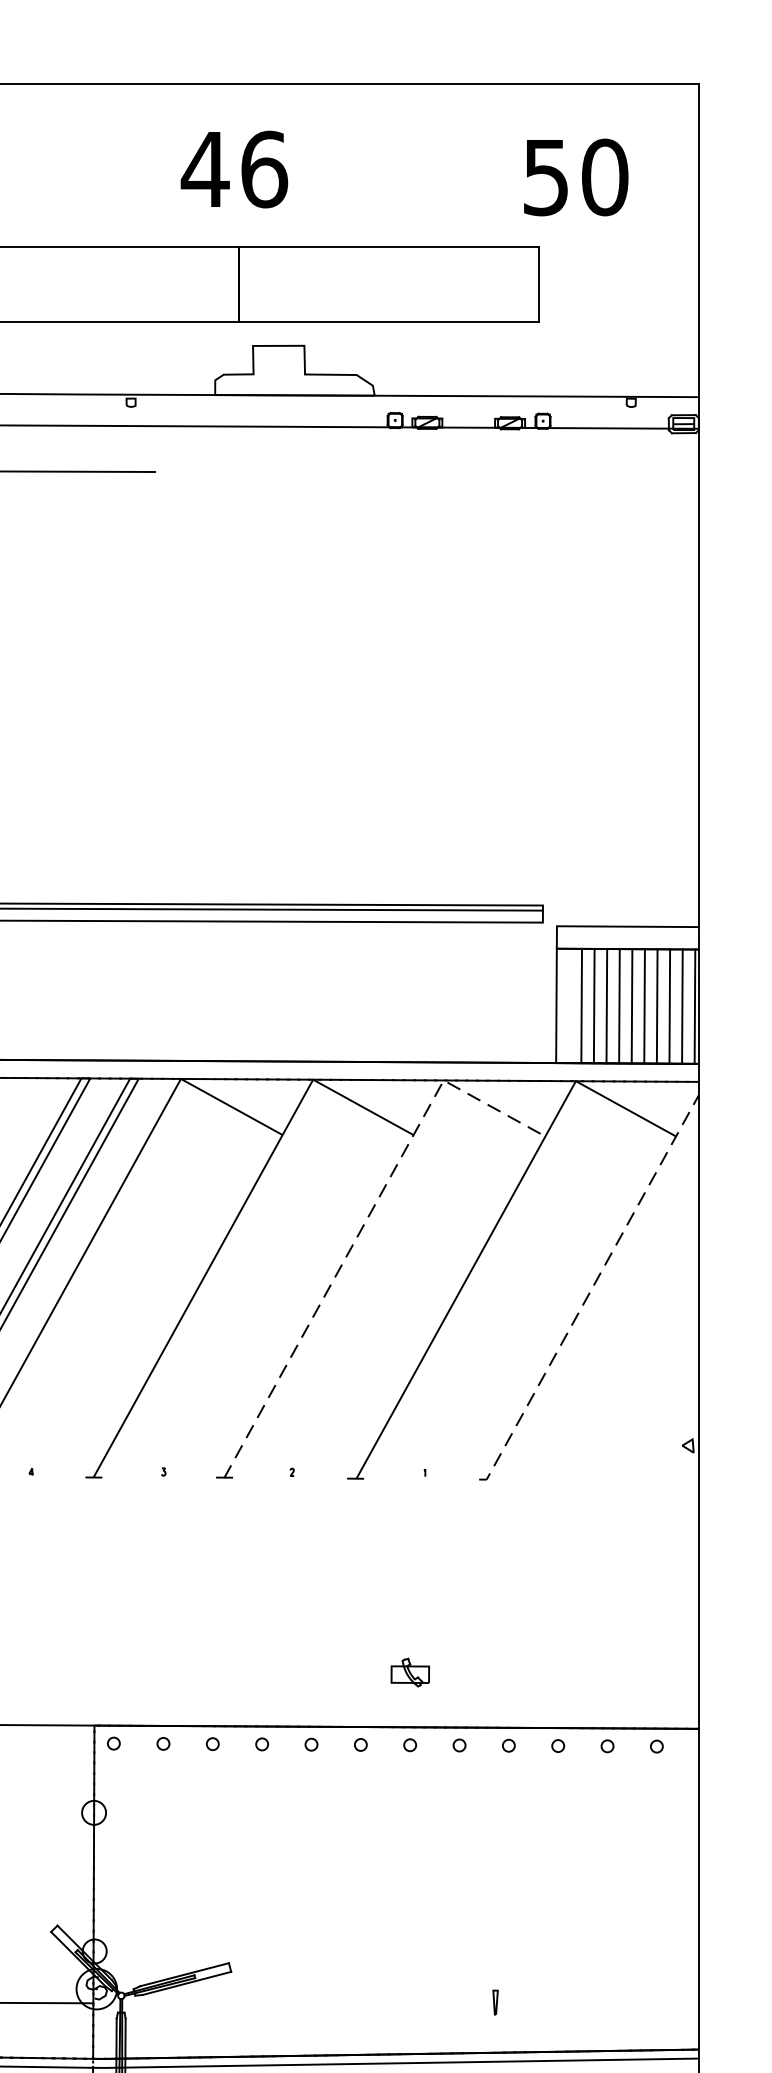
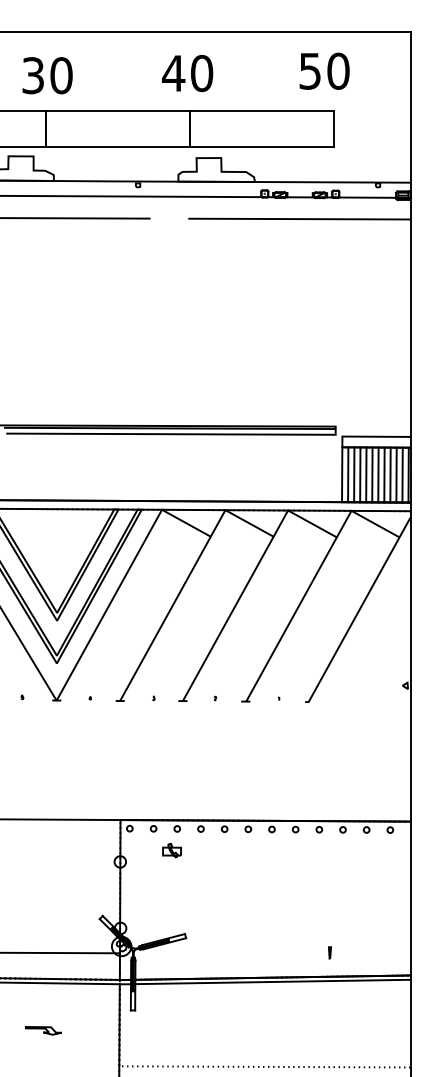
text: (265, 167) -> (202, 72), 46 -> 40
text: (575, 175) -> (324, 70), moved
line: (467, 471) -> (299, 218), added
line: (569, 1005) -> (348, 474), added
line: (363, 1226) -> (249, 580), dashed -> solid
line: (590, 1290) -> (358, 611), dashed -> solid
part: (409, 1672) -> (171, 850), moved
part: (494, 2001) -> (329, 952), moved

